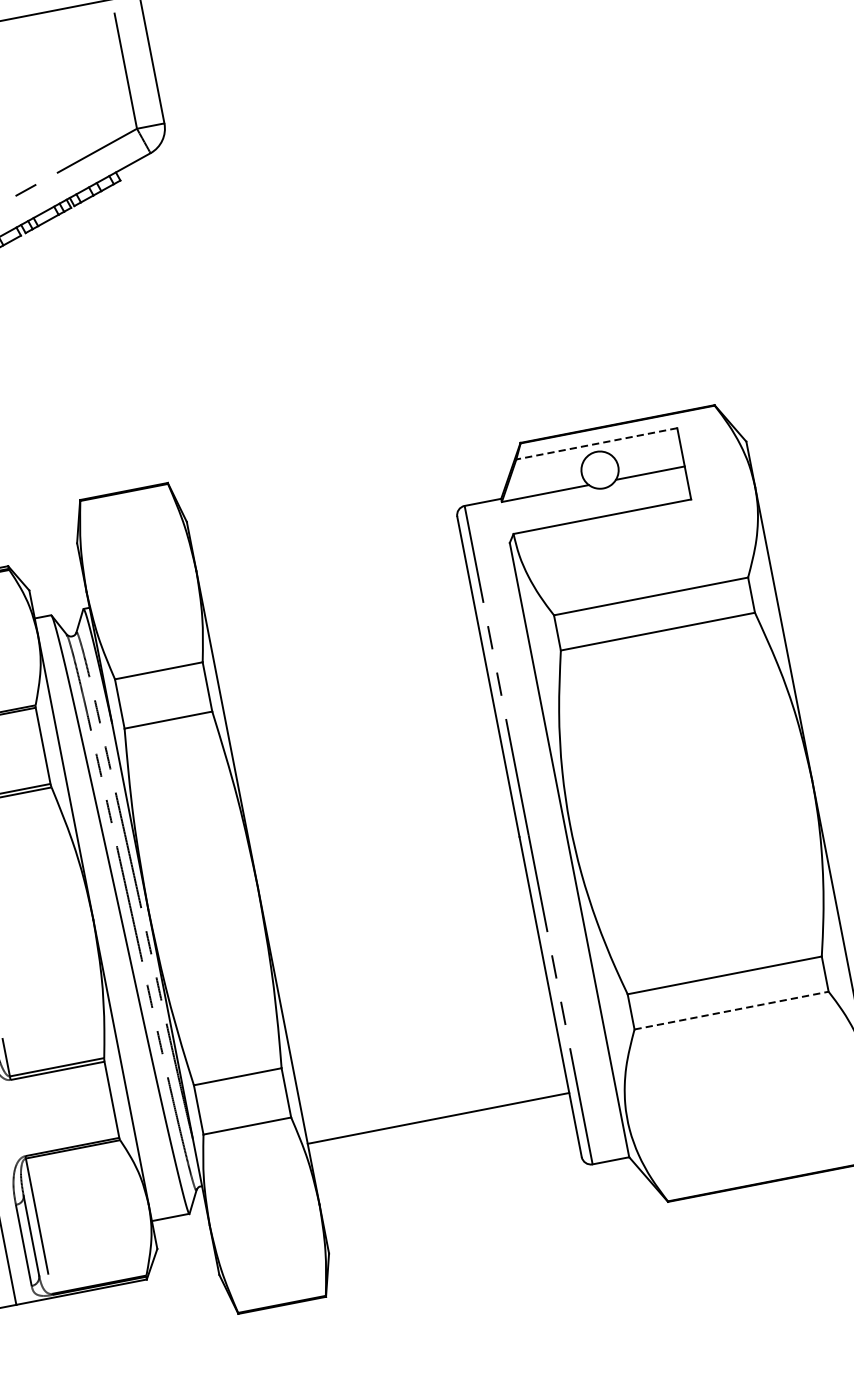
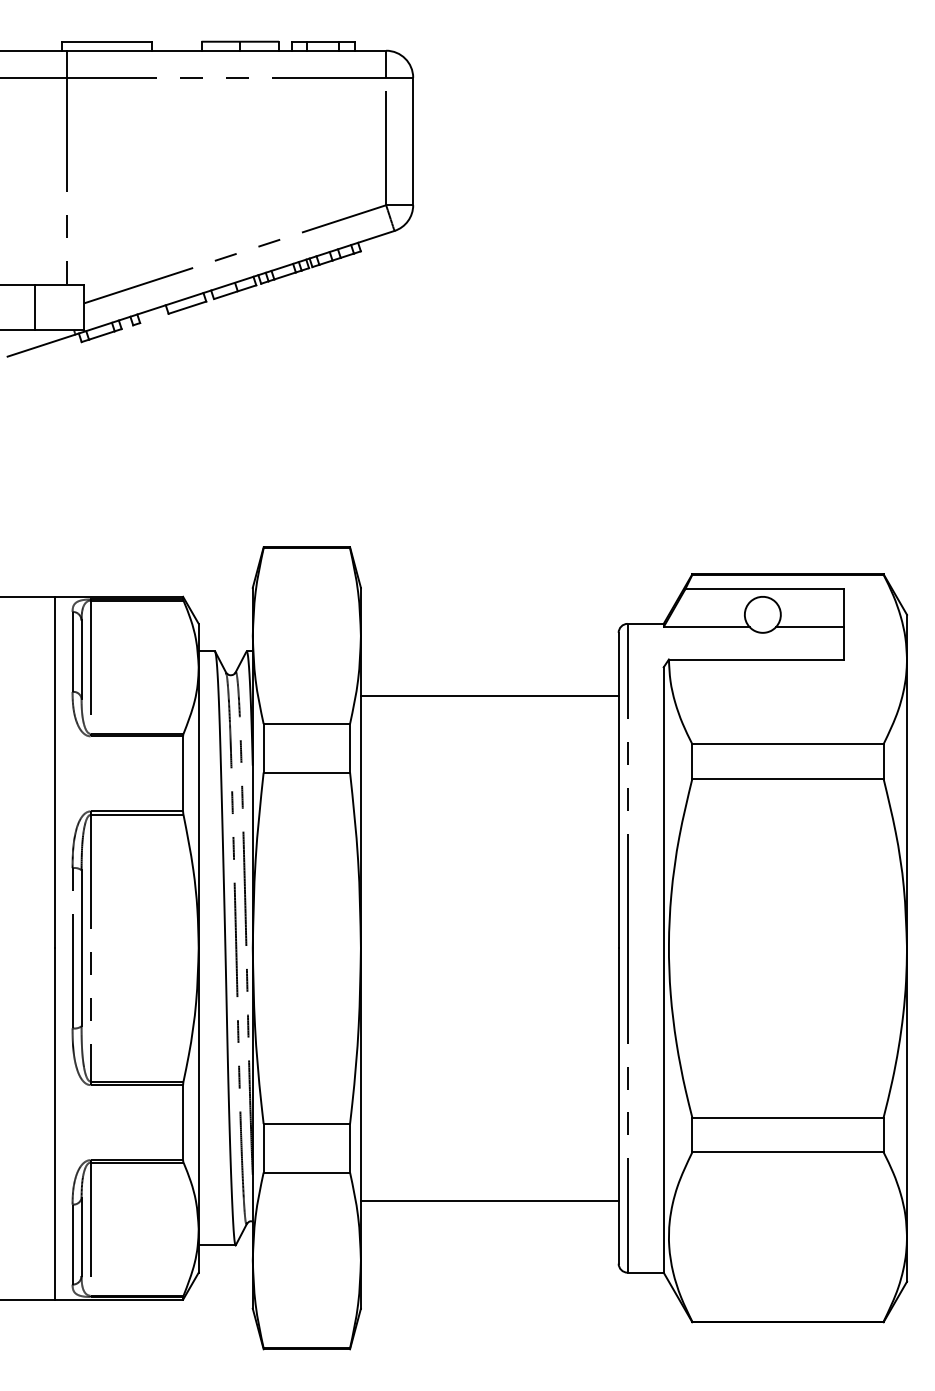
line: (596, 444) -> (764, 589), dashed -> solid
line: (338, 605) -> (489, 695), added
line: (731, 1010) -> (787, 1152), dashed -> solid

